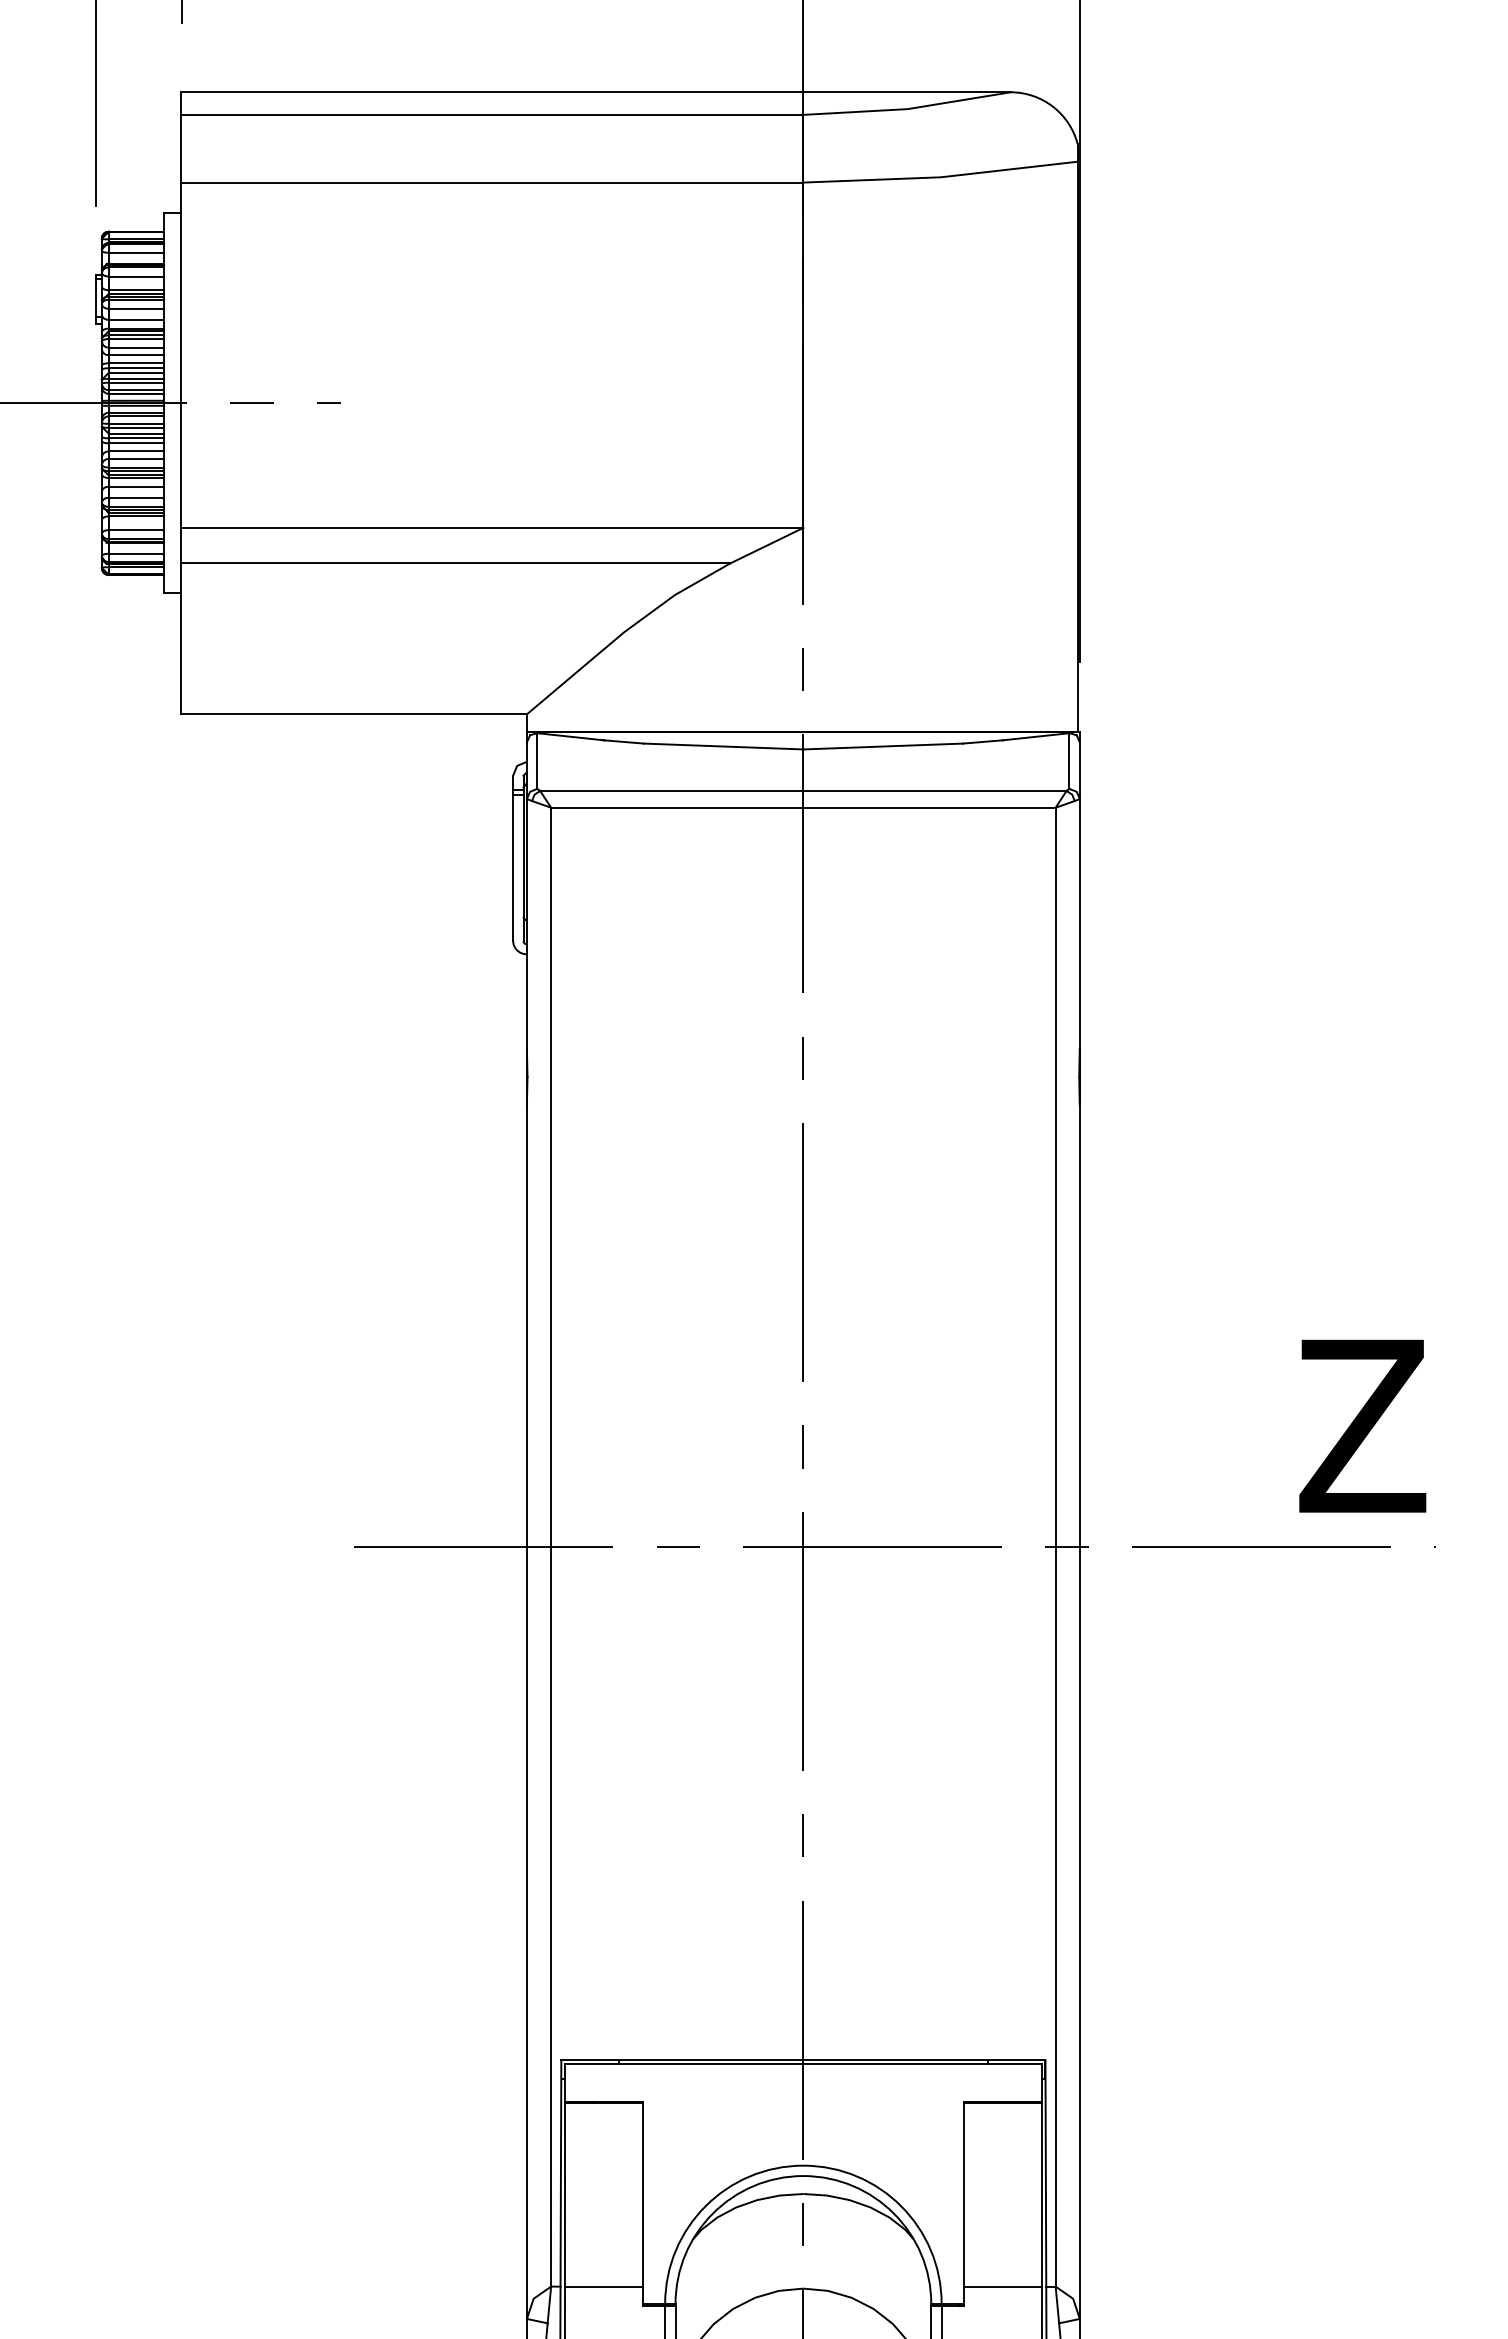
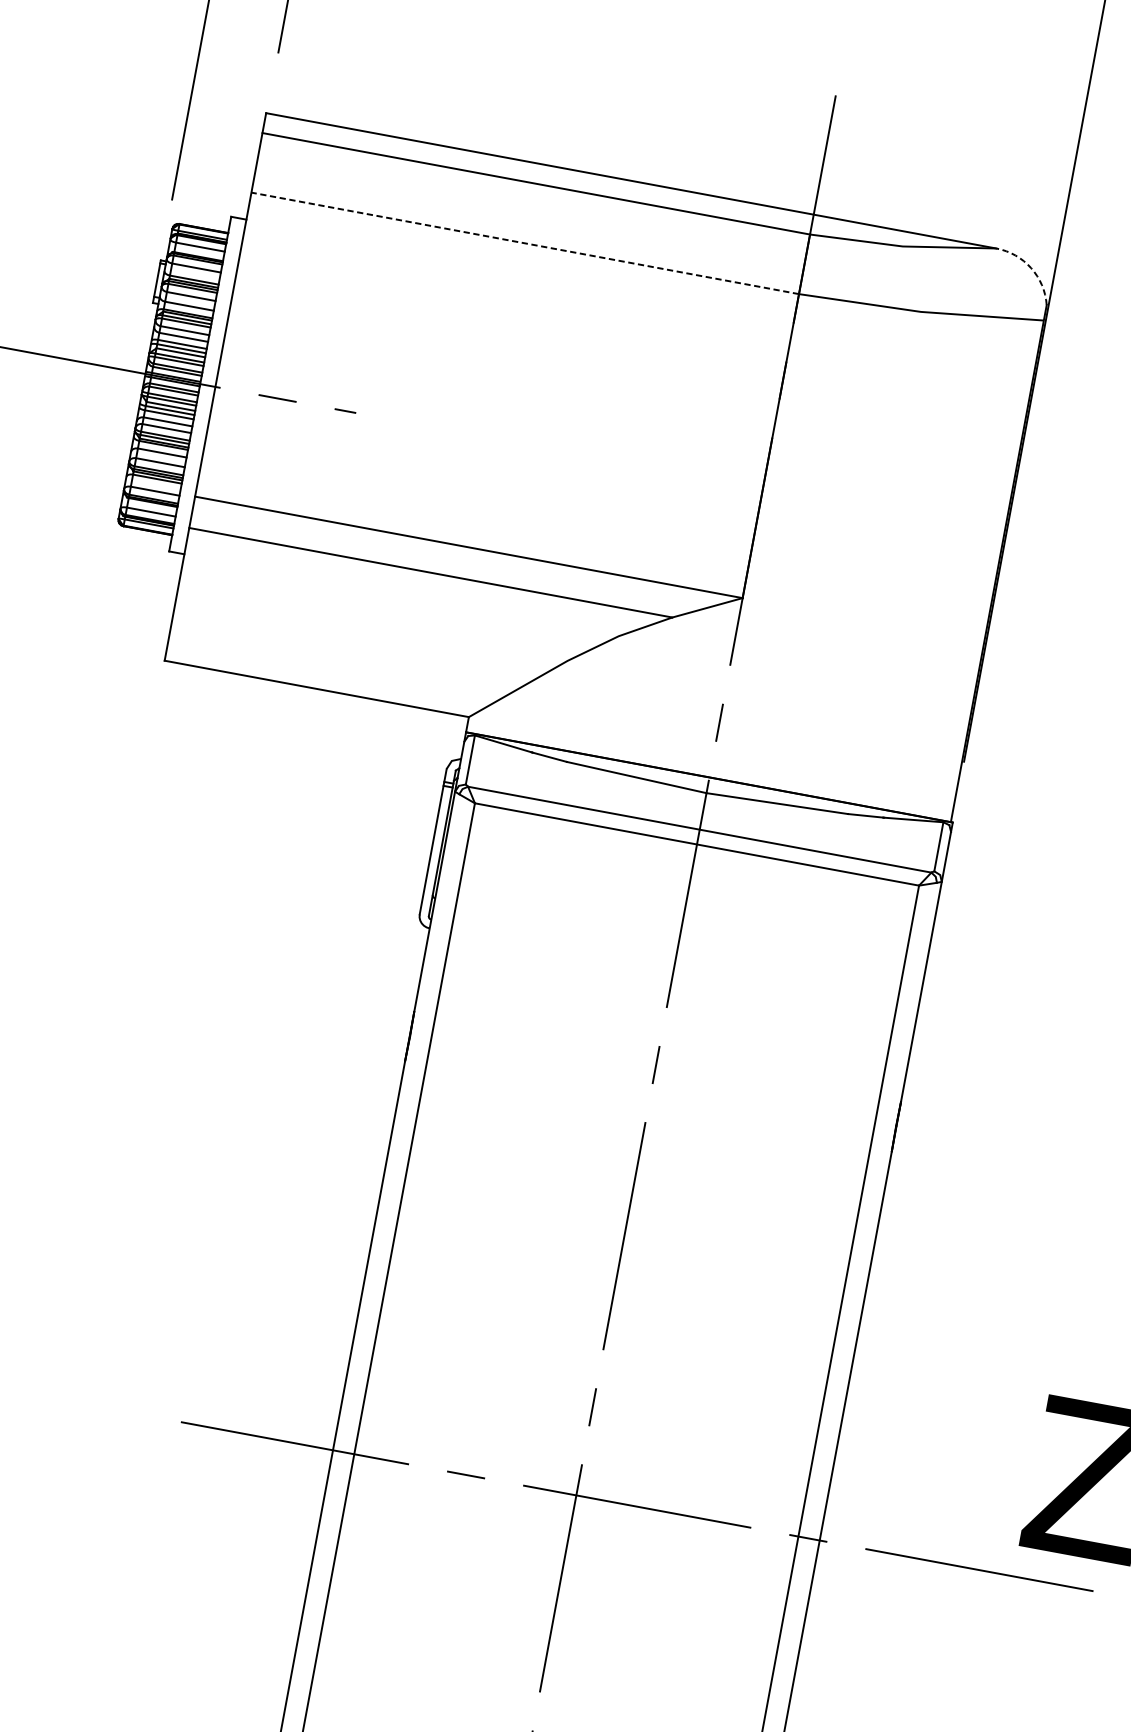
arc: (1053, 106) -> (1031, 267), solid -> dashed
line: (491, 182) -> (524, 243), solid -> dashed

